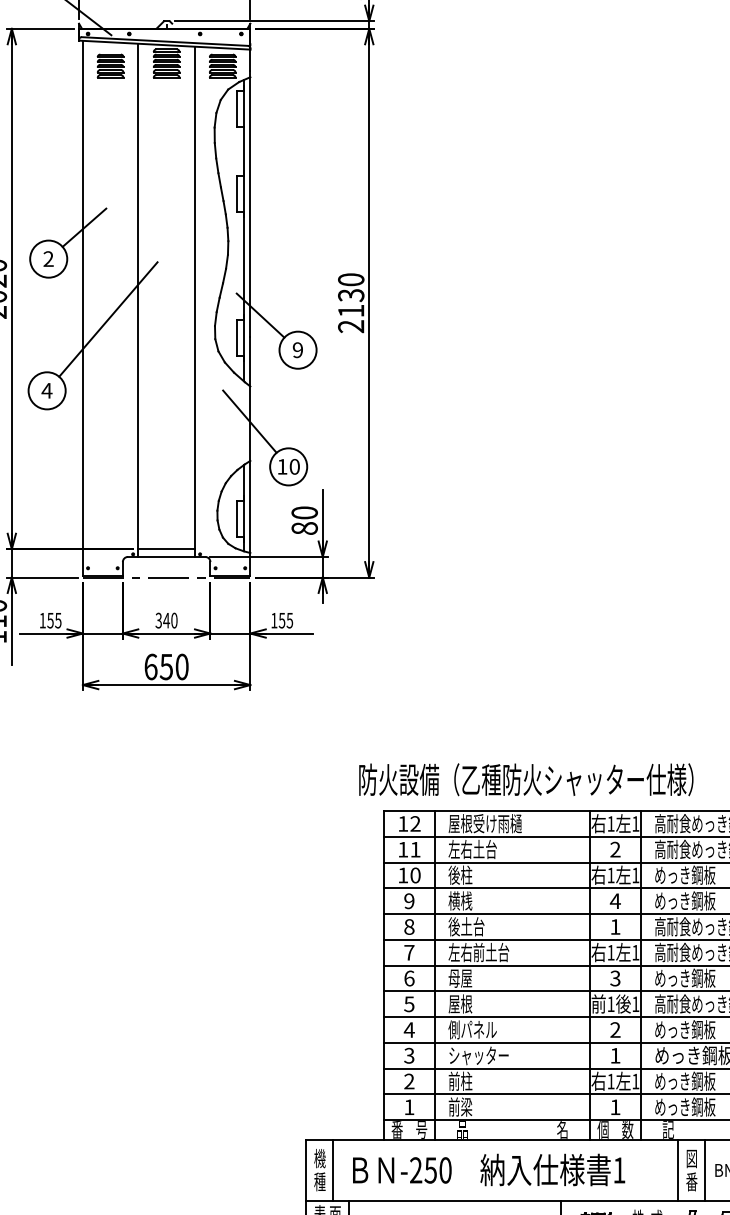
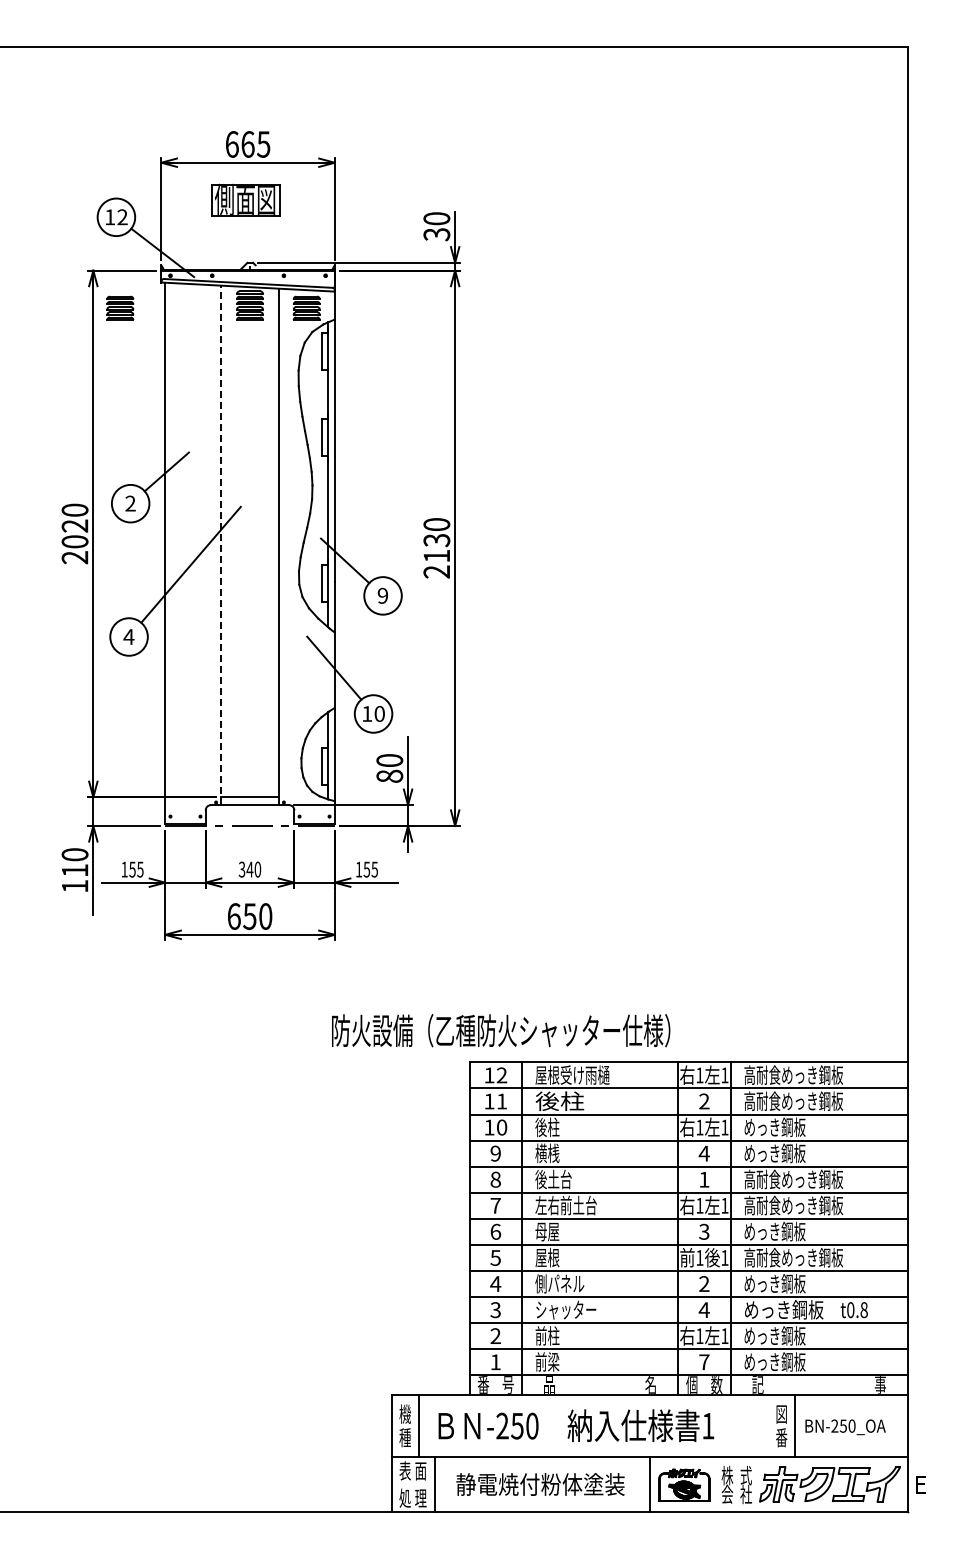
part: (110, 65) -> (120, 307), moved
line: (138, 300) -> (221, 545), solid -> dashed
text: (526, 779) -> (501, 1030), moved
text: (472, 849) -> (559, 1101), 左右土台 -> 後柱
text: (614, 1055) -> (703, 1309), 1 -> 4
text: (615, 1107) -> (704, 1362), 1 -> 7
line: (678, 1169) -> (768, 1425), removed

